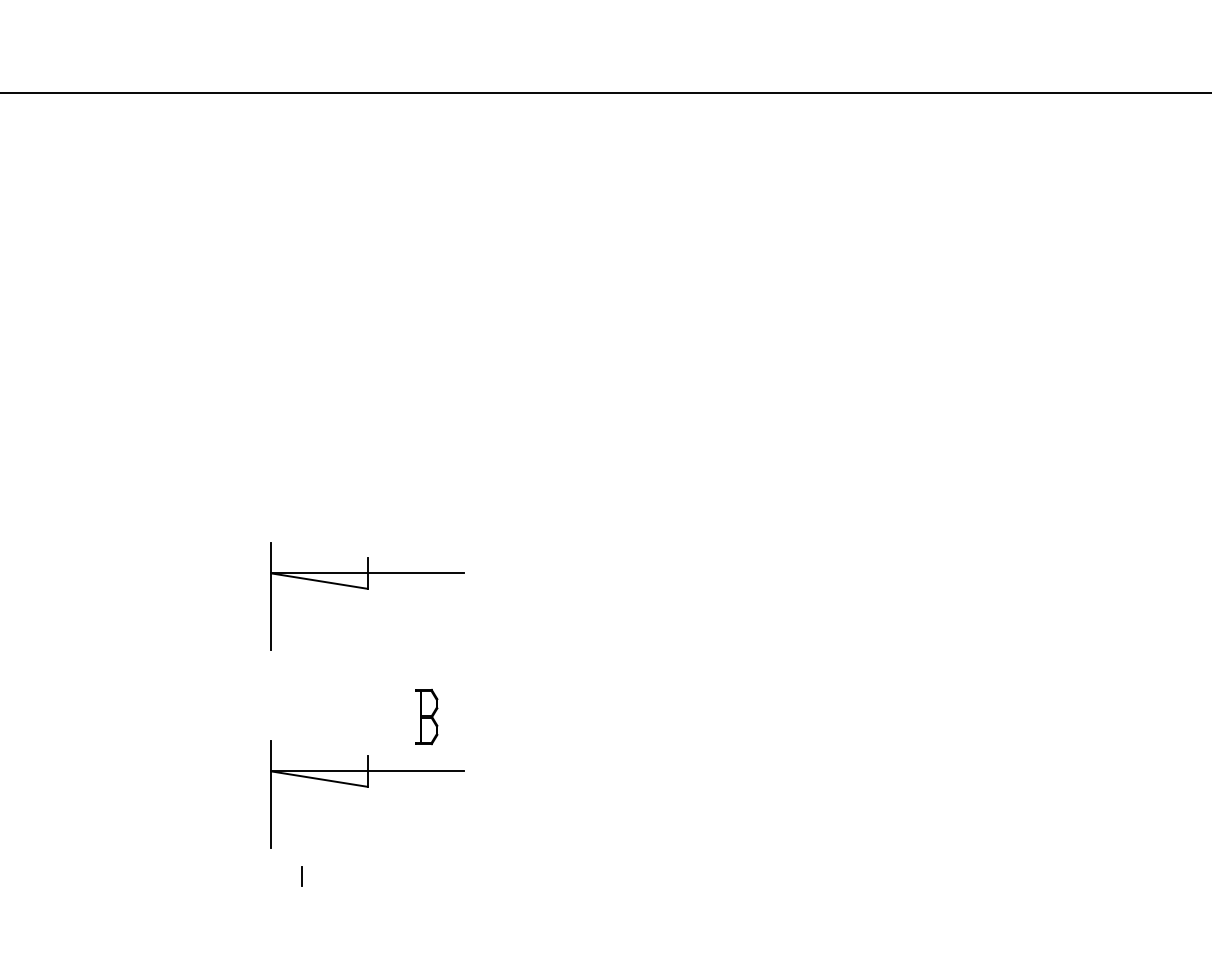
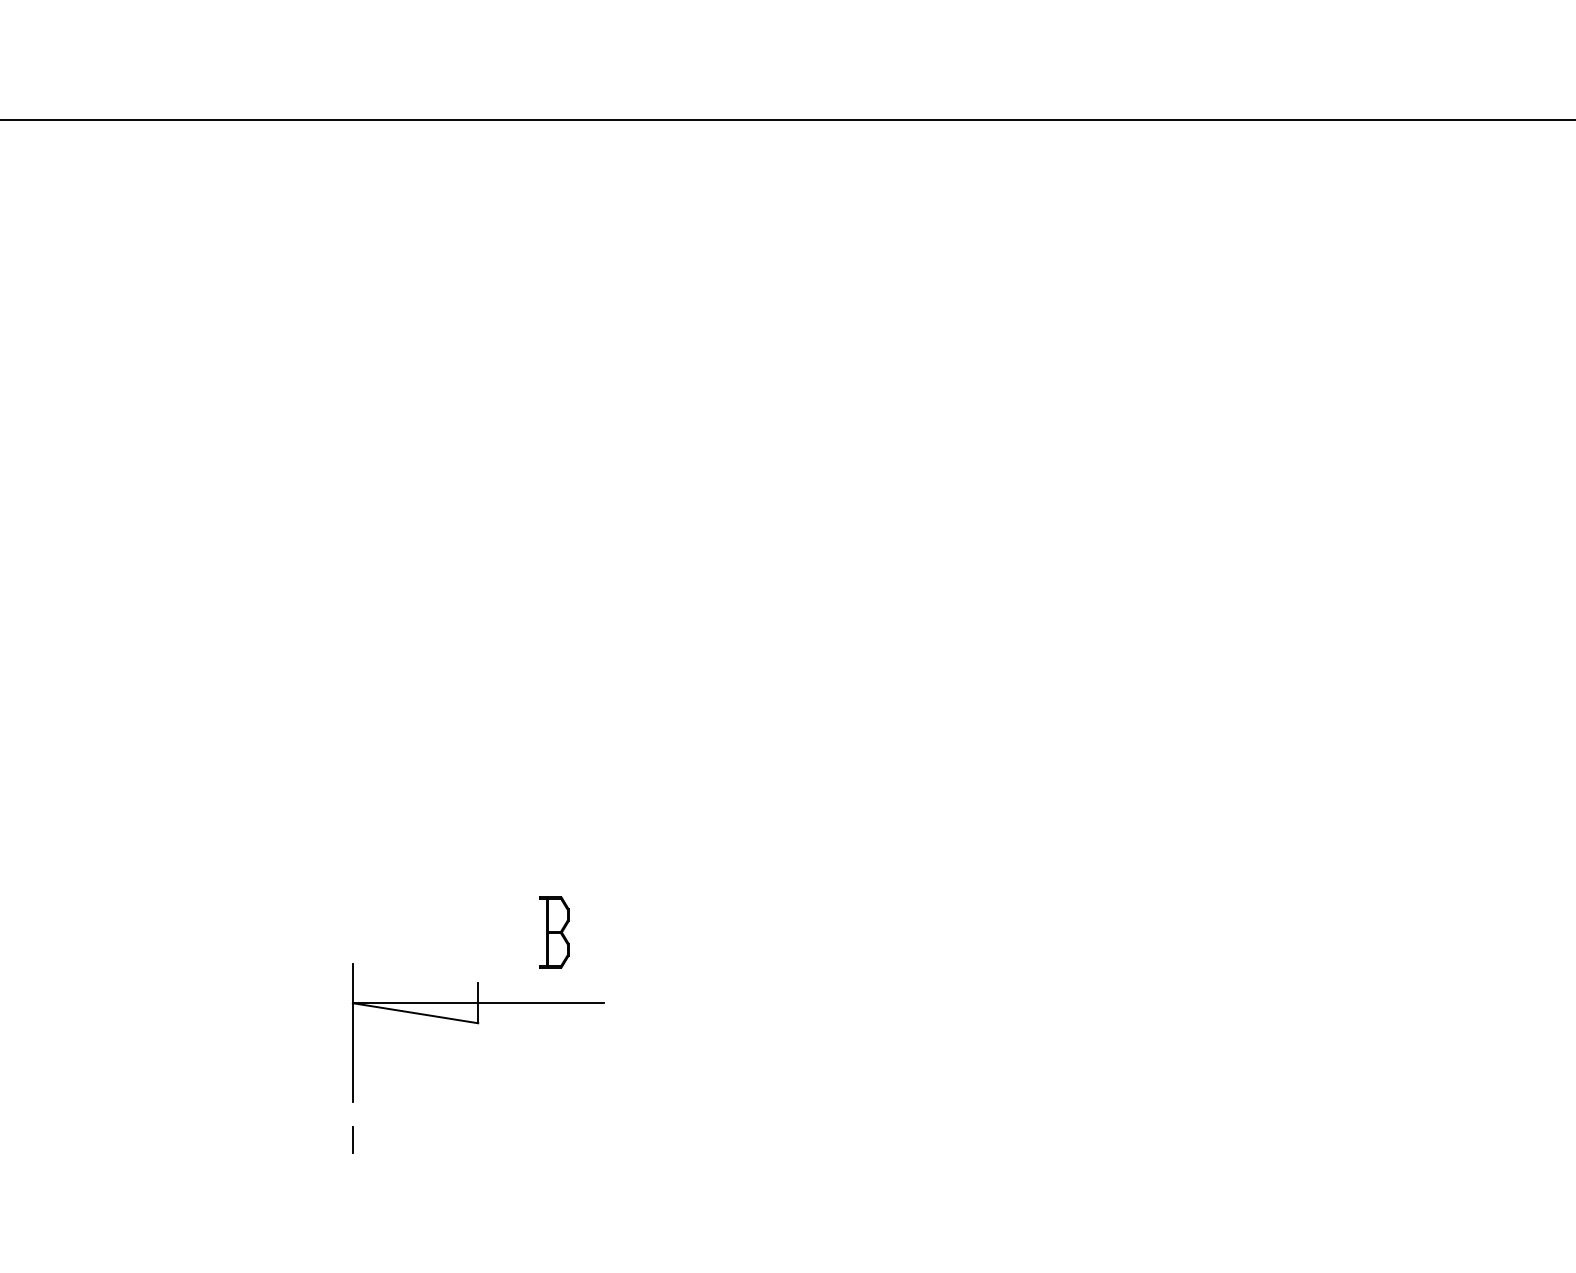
part: (367, 589) -> (477, 766), removed
line: (301, 876) -> (351, 1139), moved

